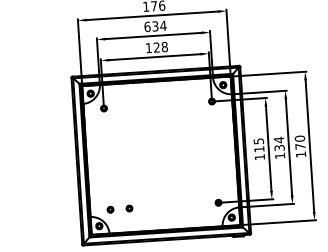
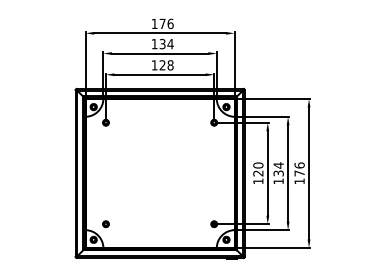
text: (147, 26) -> (154, 43), 634 -> 134
text: (299, 138) -> (299, 165), 170 -> 176
text: (259, 145) -> (258, 169), 115 -> 120
part: (128, 207) -> (124, 223), removed

